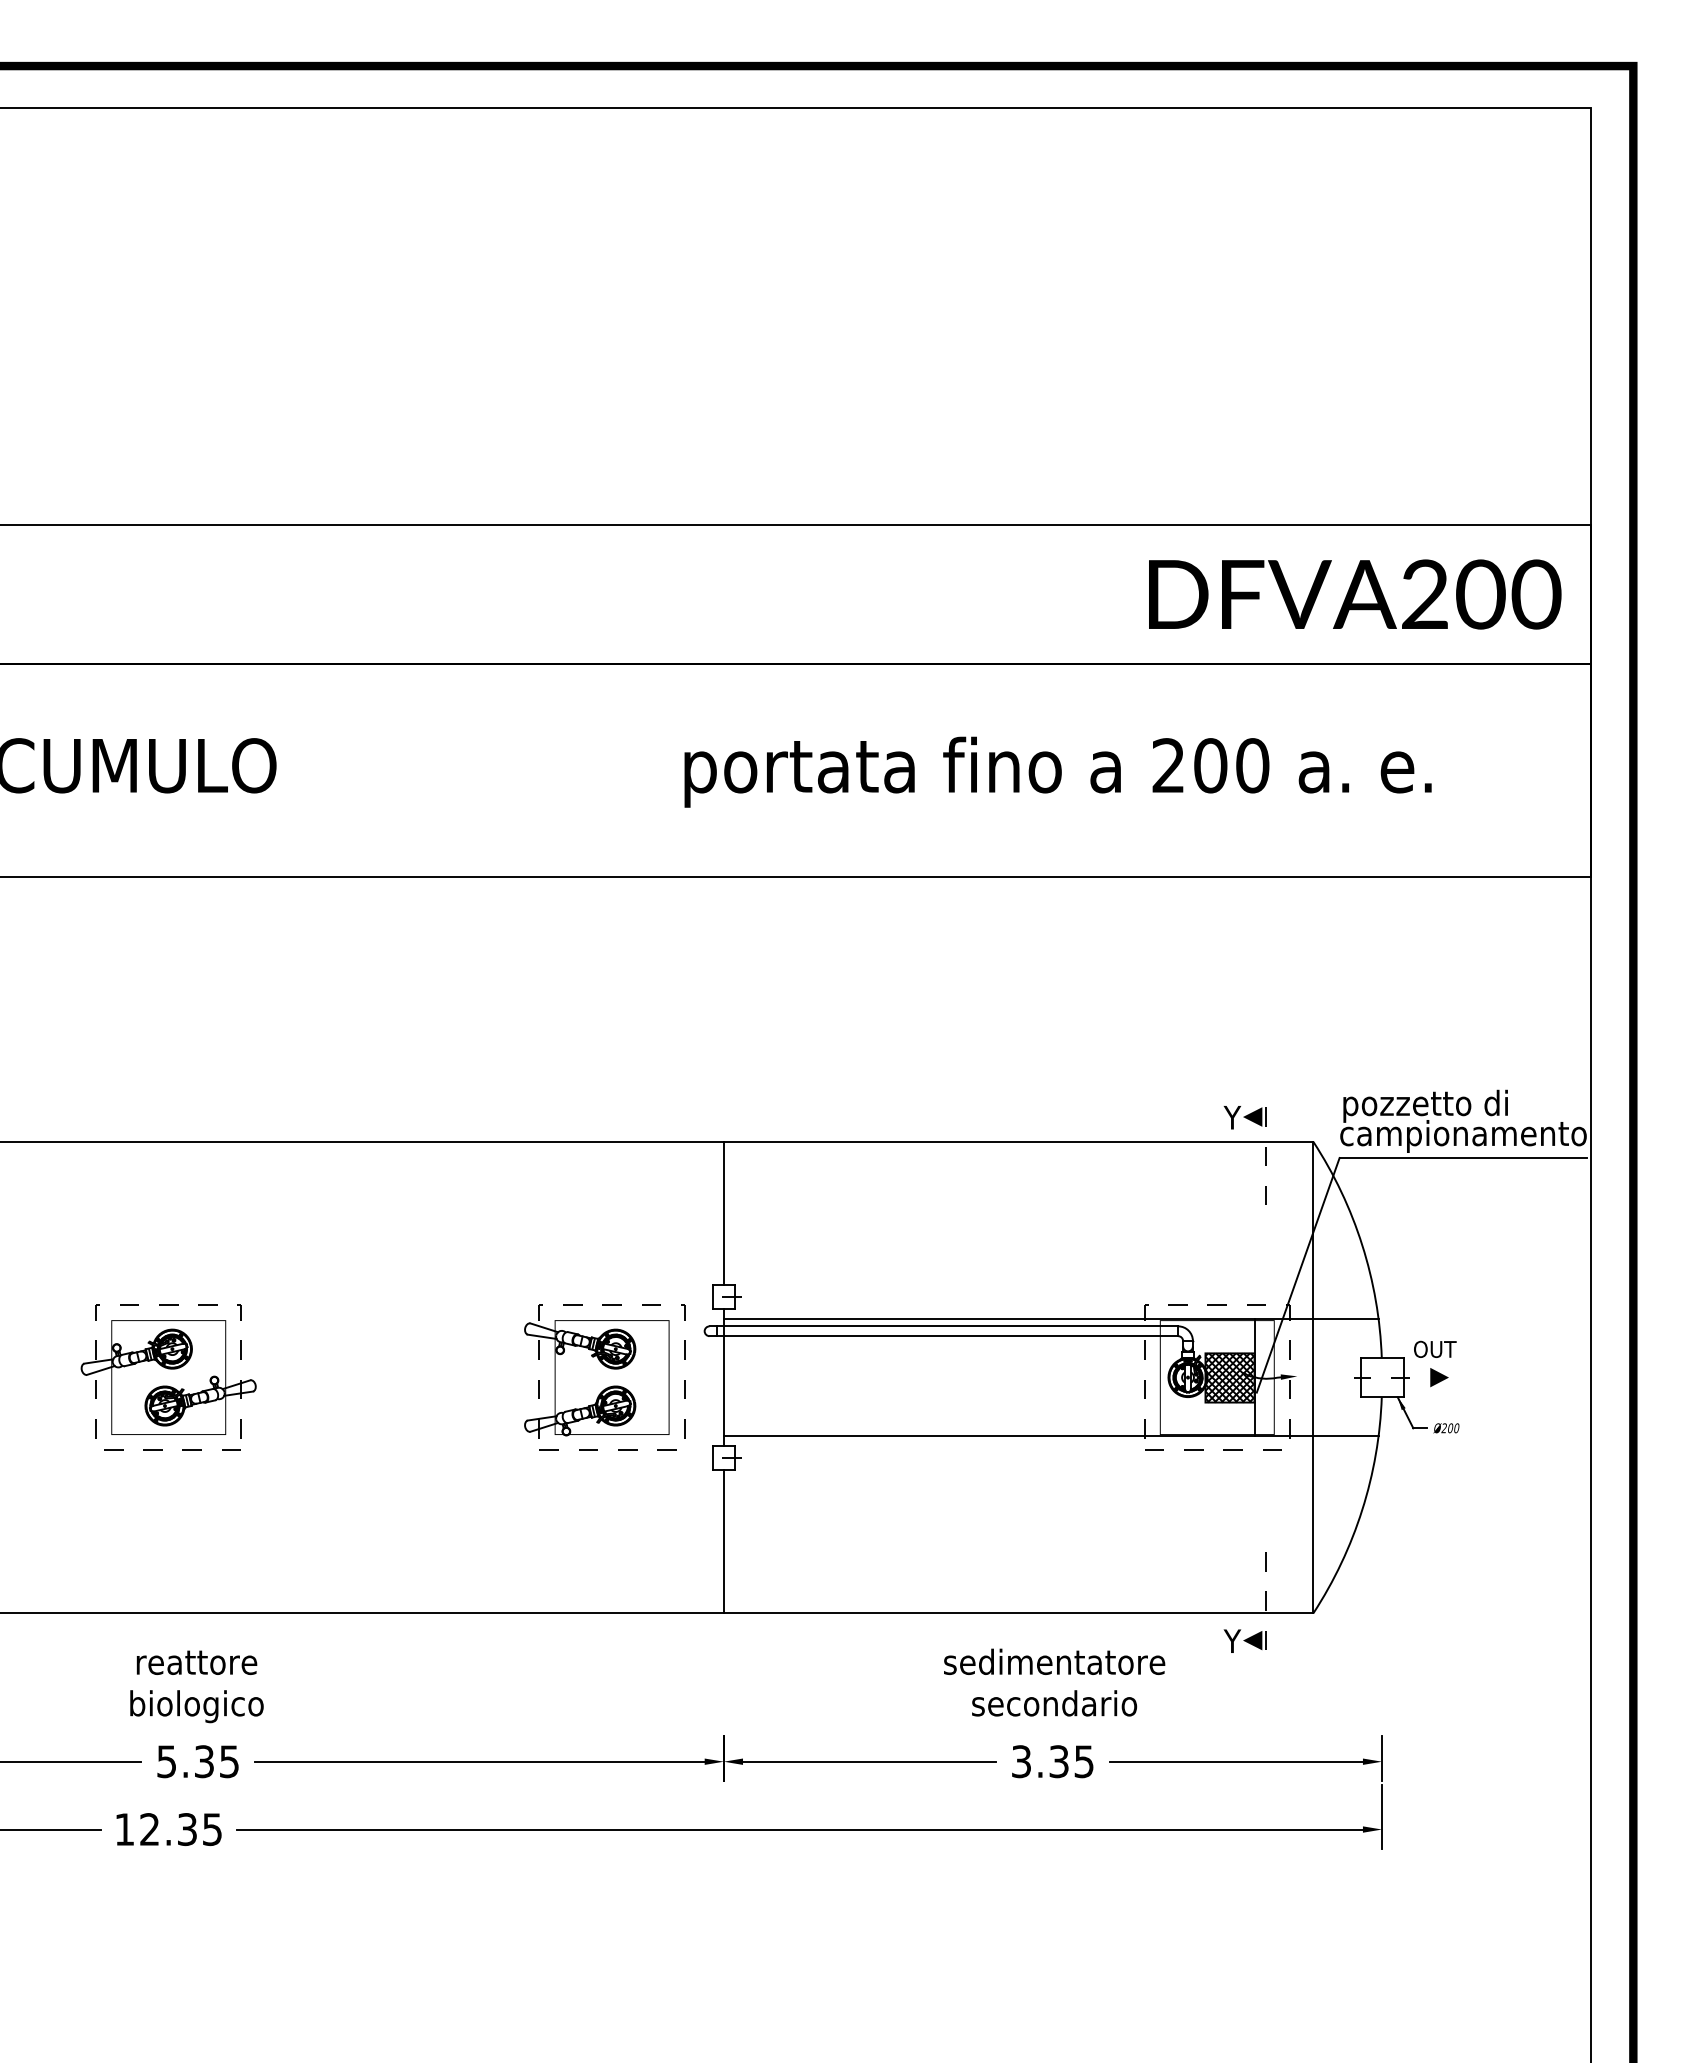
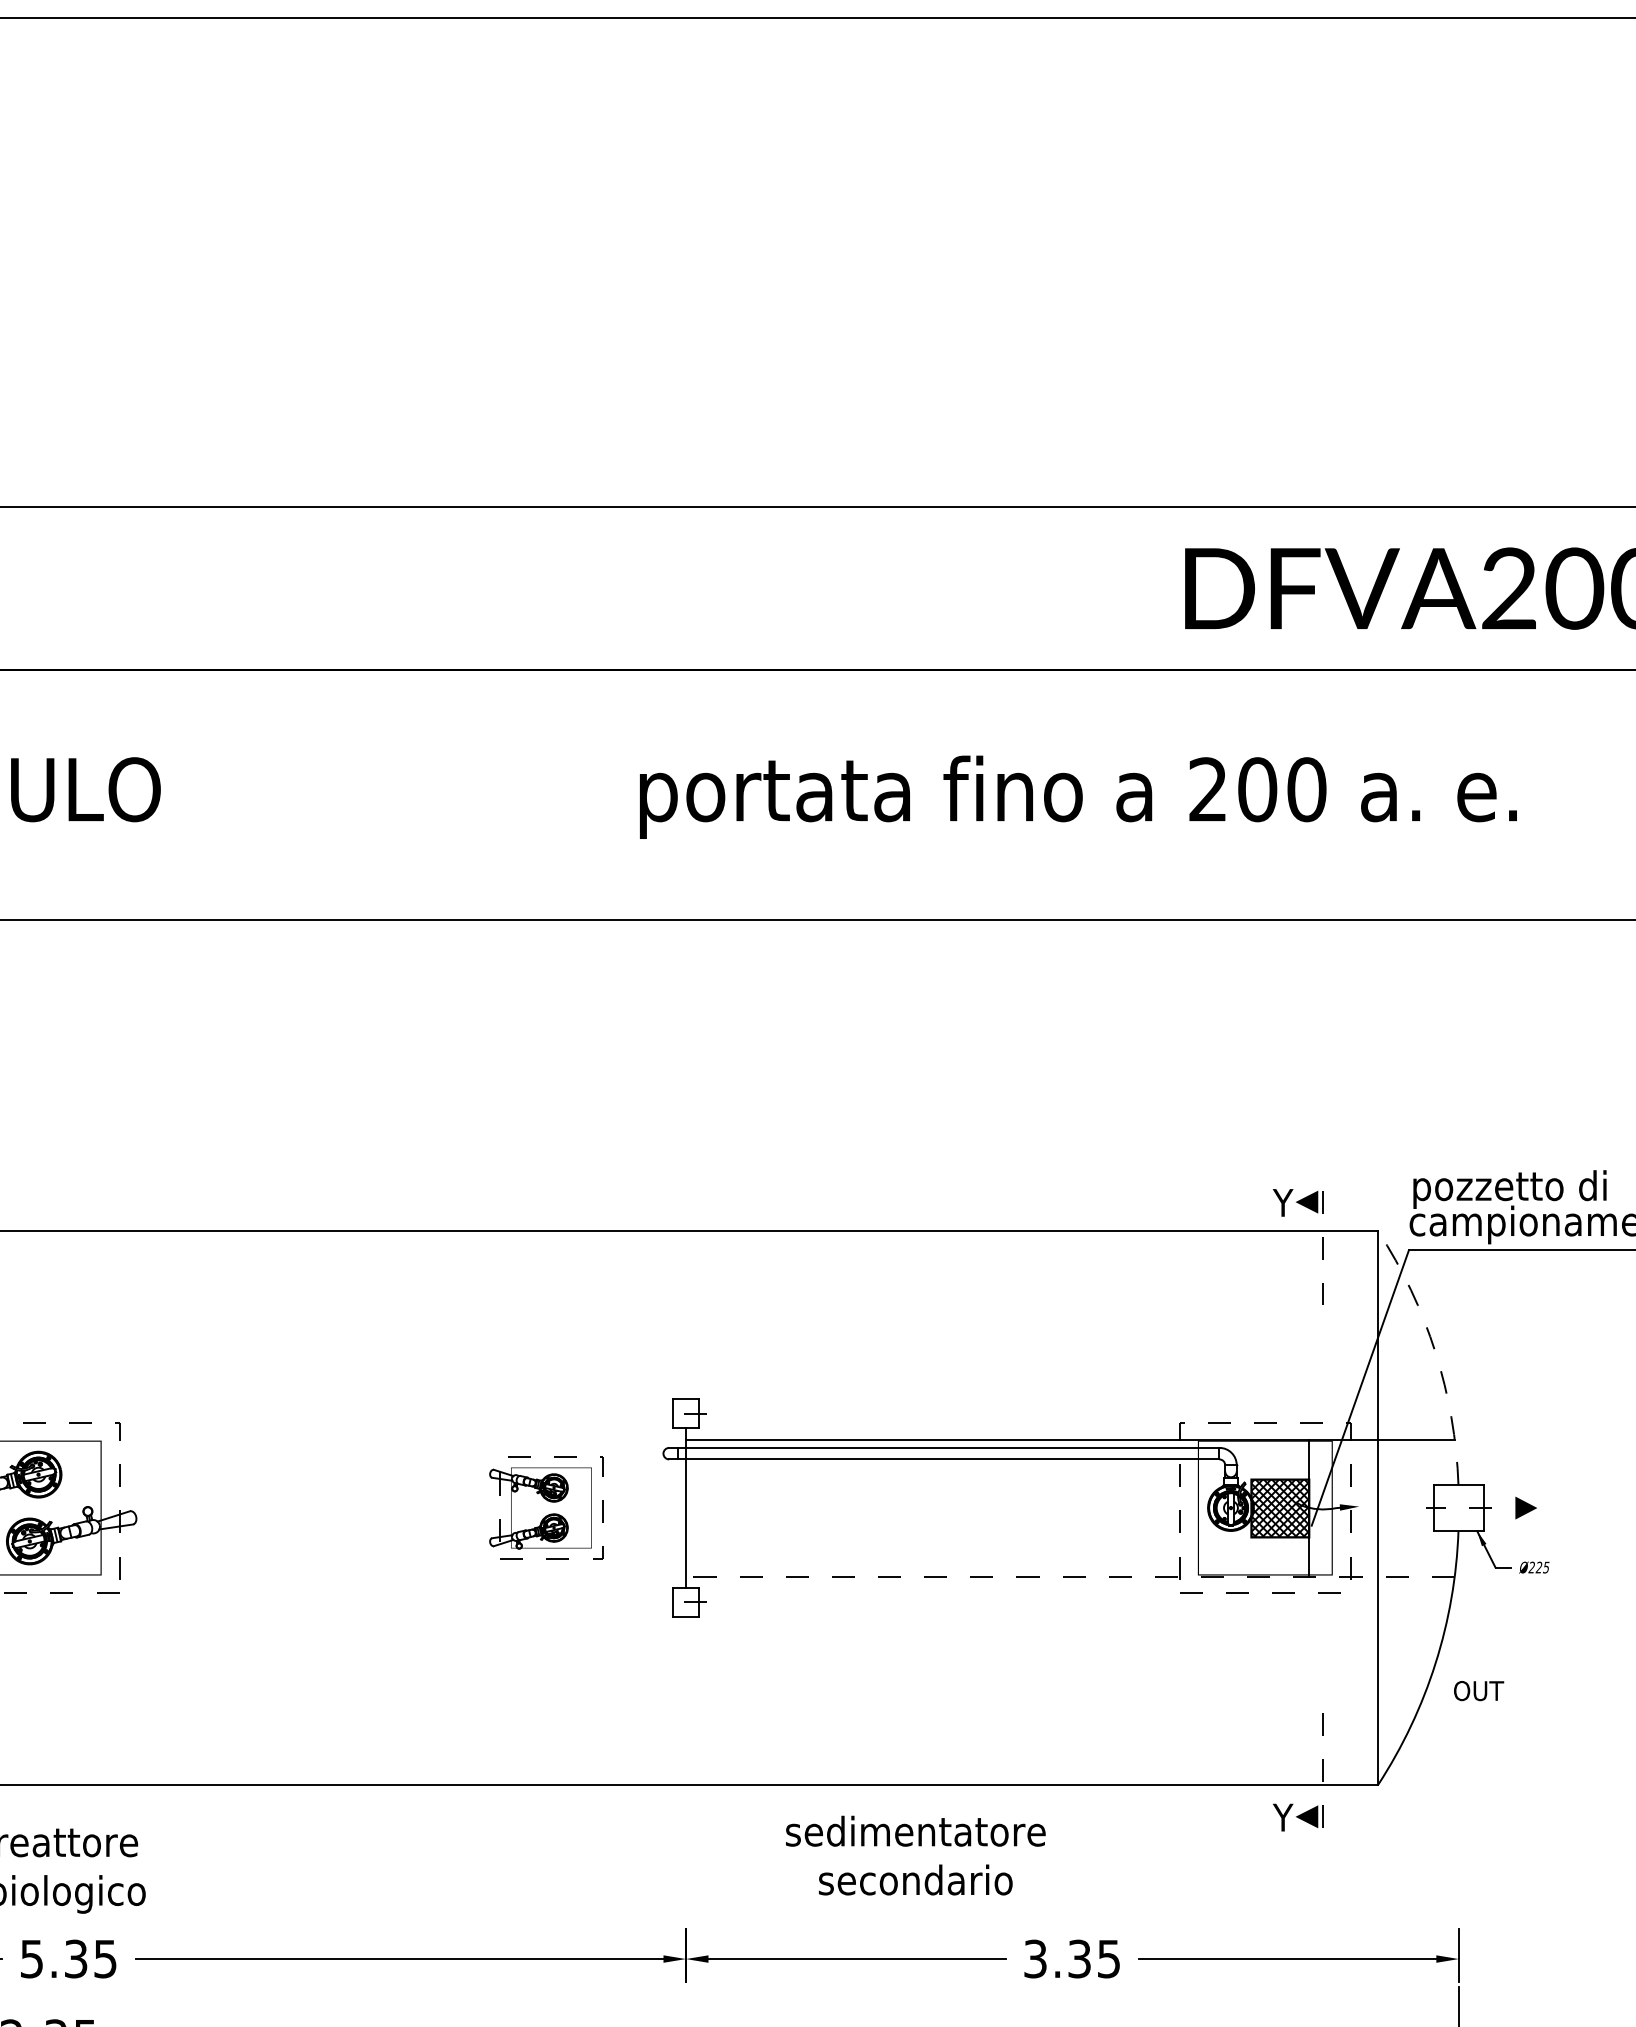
line: (723, 1212) -> (685, 1314), removed
arc: (1362, 1245) -> (1435, 1352), solid -> dashed
text: (1435, 1348) -> (1479, 1689), moved
part: (604, 1377) -> (545, 1507), size x0.6
text: (1453, 1428) -> (1542, 1567), Ø200 -> Ø225
line: (1050, 1435) -> (1069, 1576), solid -> dashed
line: (723, 1541) -> (685, 1700), removed
text: (1054, 1682) -> (915, 1855), moved

